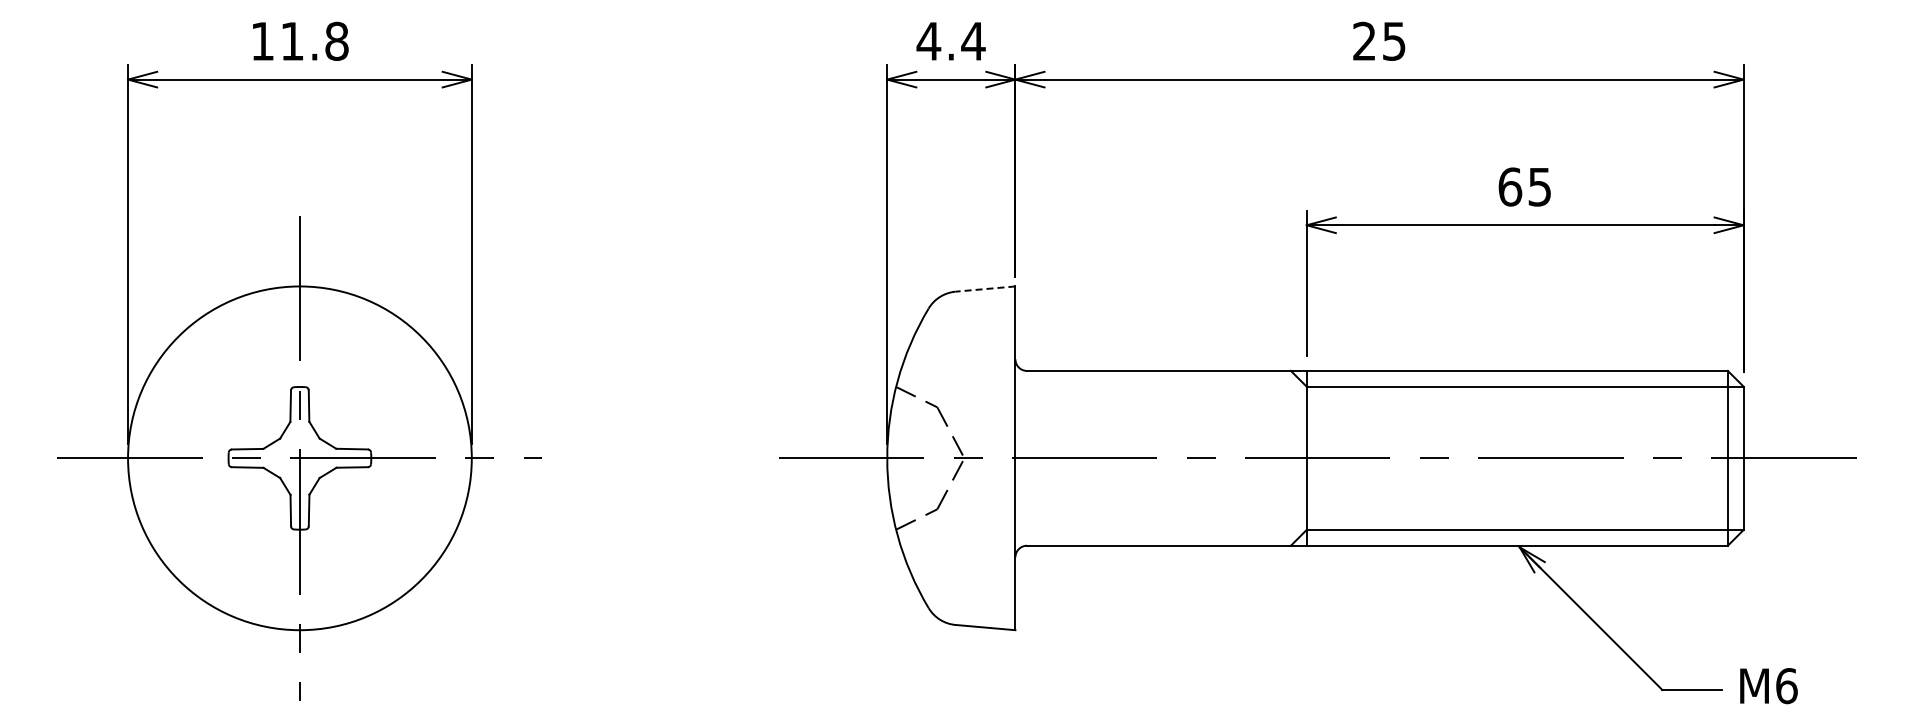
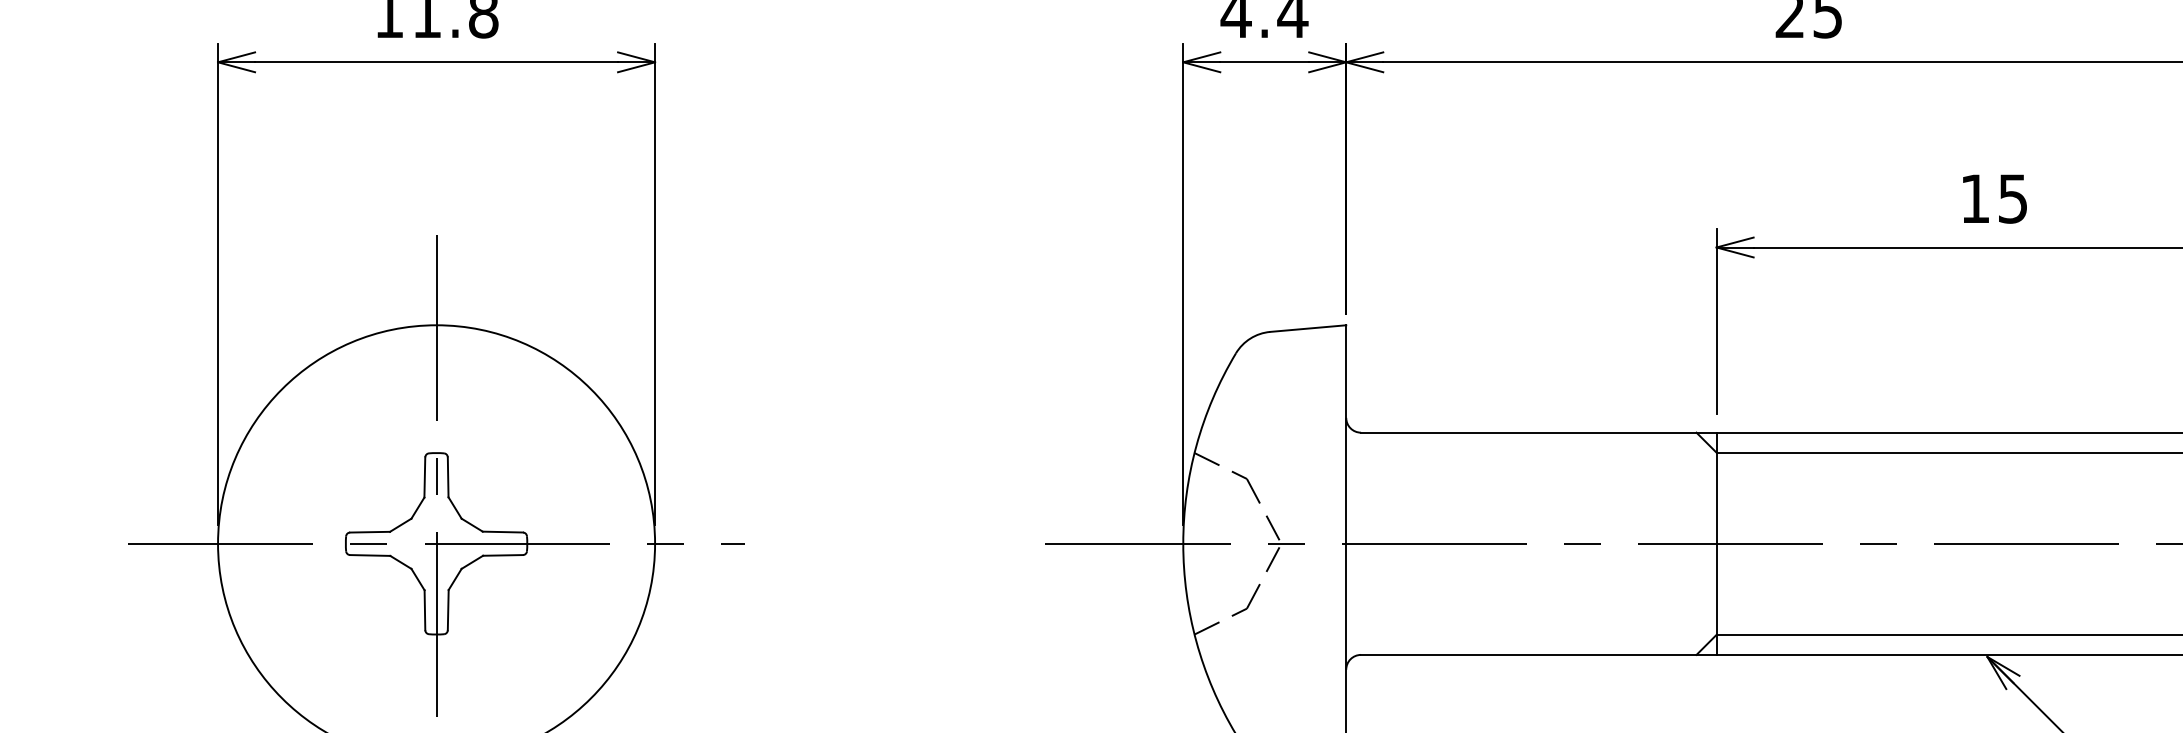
text: (1510, 186) -> (1975, 198), 65 -> 15
line: (985, 289) -> (1308, 329), dashed -> solid

